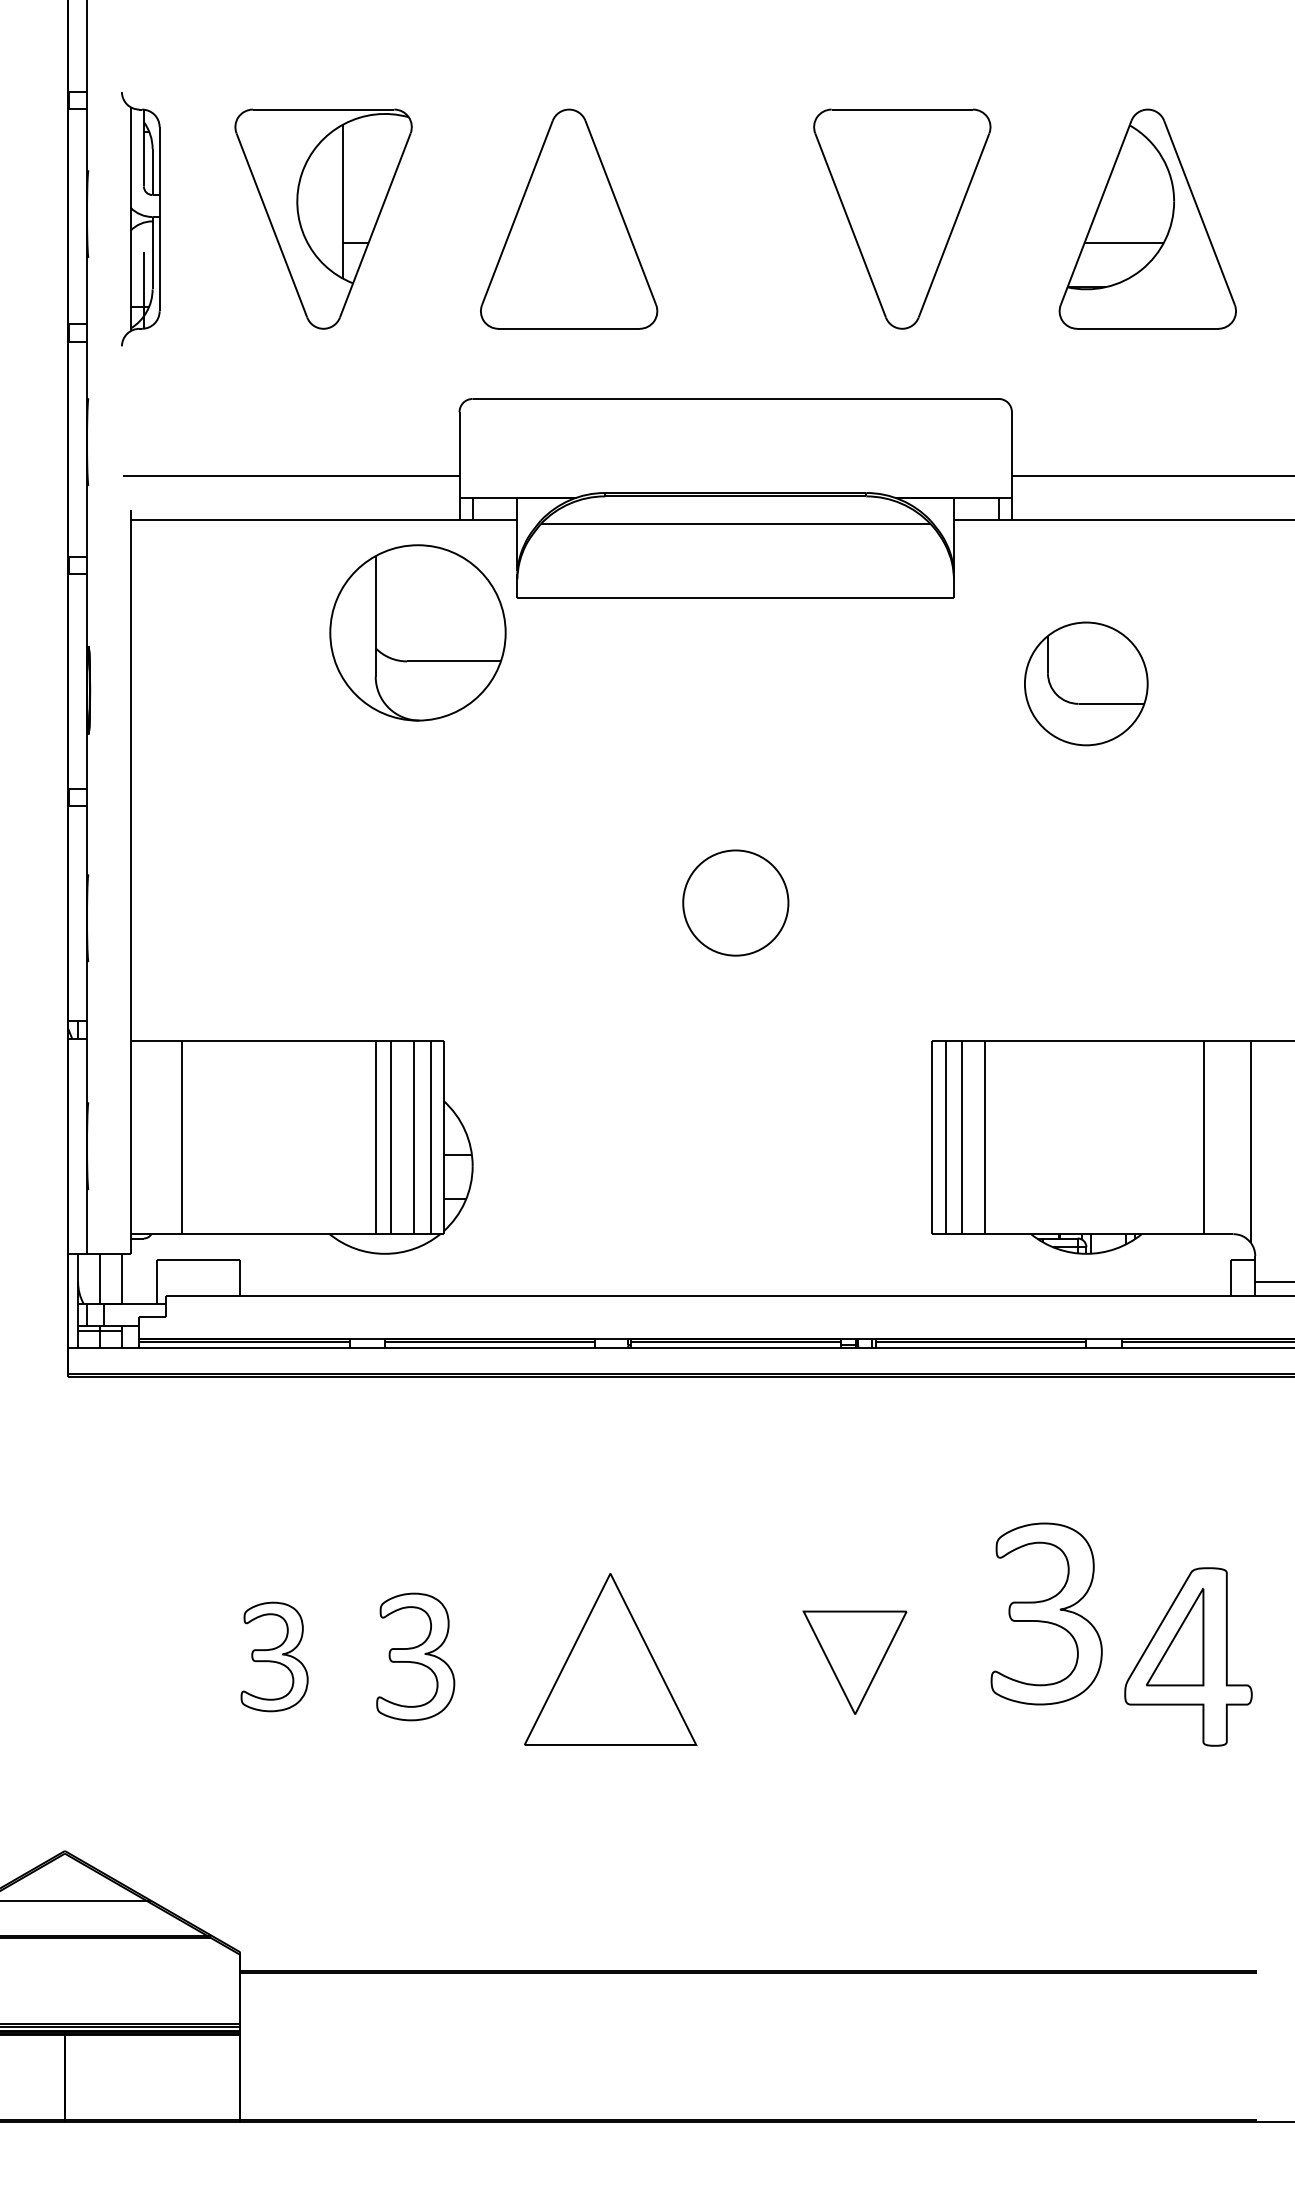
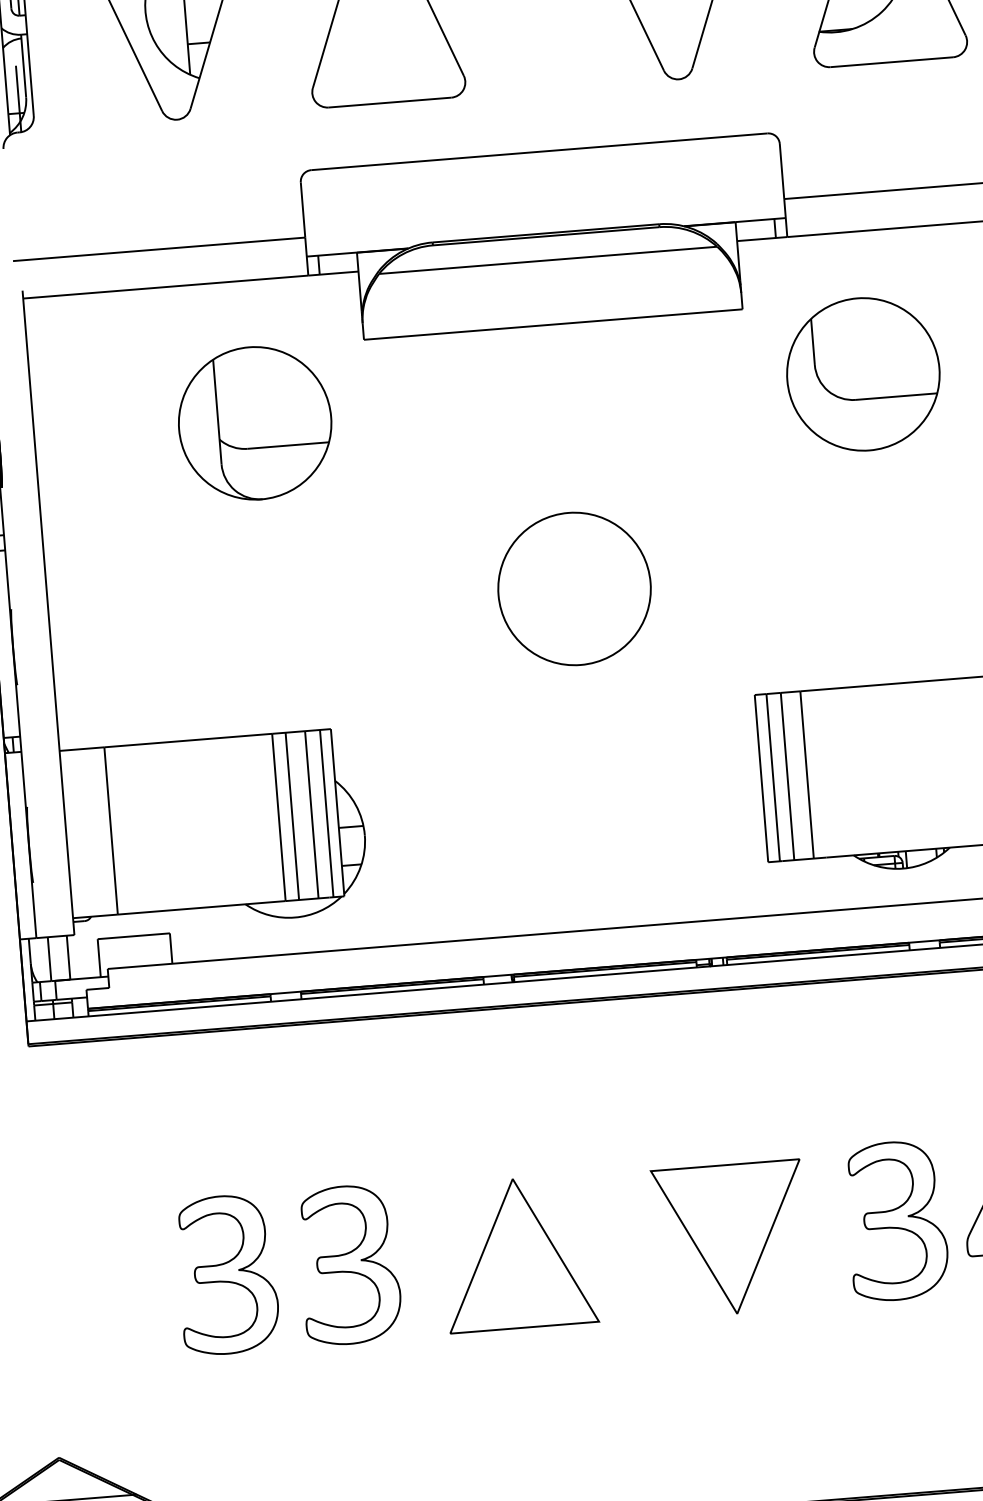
part: (417, 632) -> (254, 423), moved
part: (1085, 683) -> (862, 374), size x1.43
part: (735, 902) -> (574, 588), size x1.67
part: (1046, 1613) -> (896, 1220), moved
part: (274, 1656) -> (227, 1274), size x1.67
part: (415, 1656) -> (349, 1264), size x1.43
part: (854, 1662) -> (730, 1239), size x1.67

